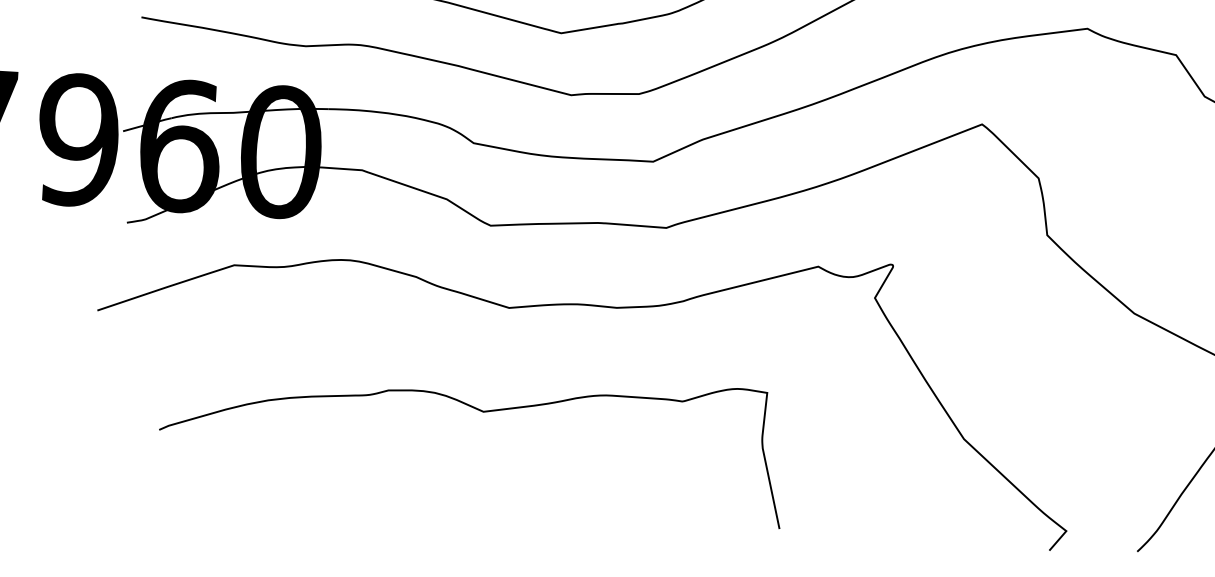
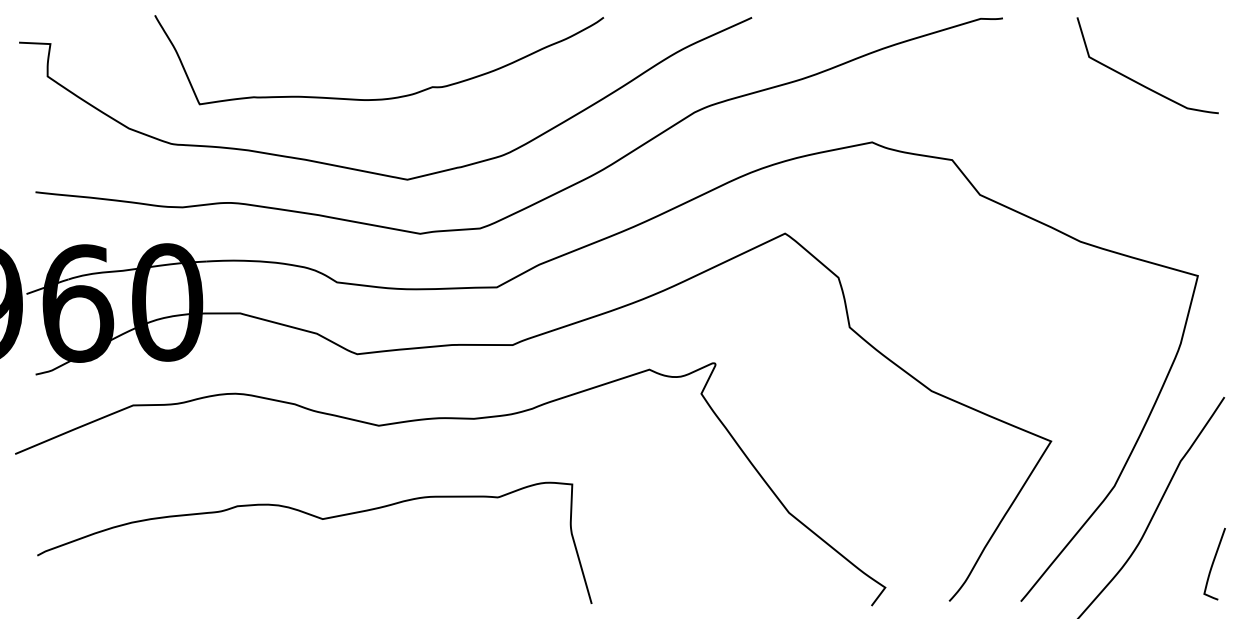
curve: (480, 412) -> (320, 519), moved

